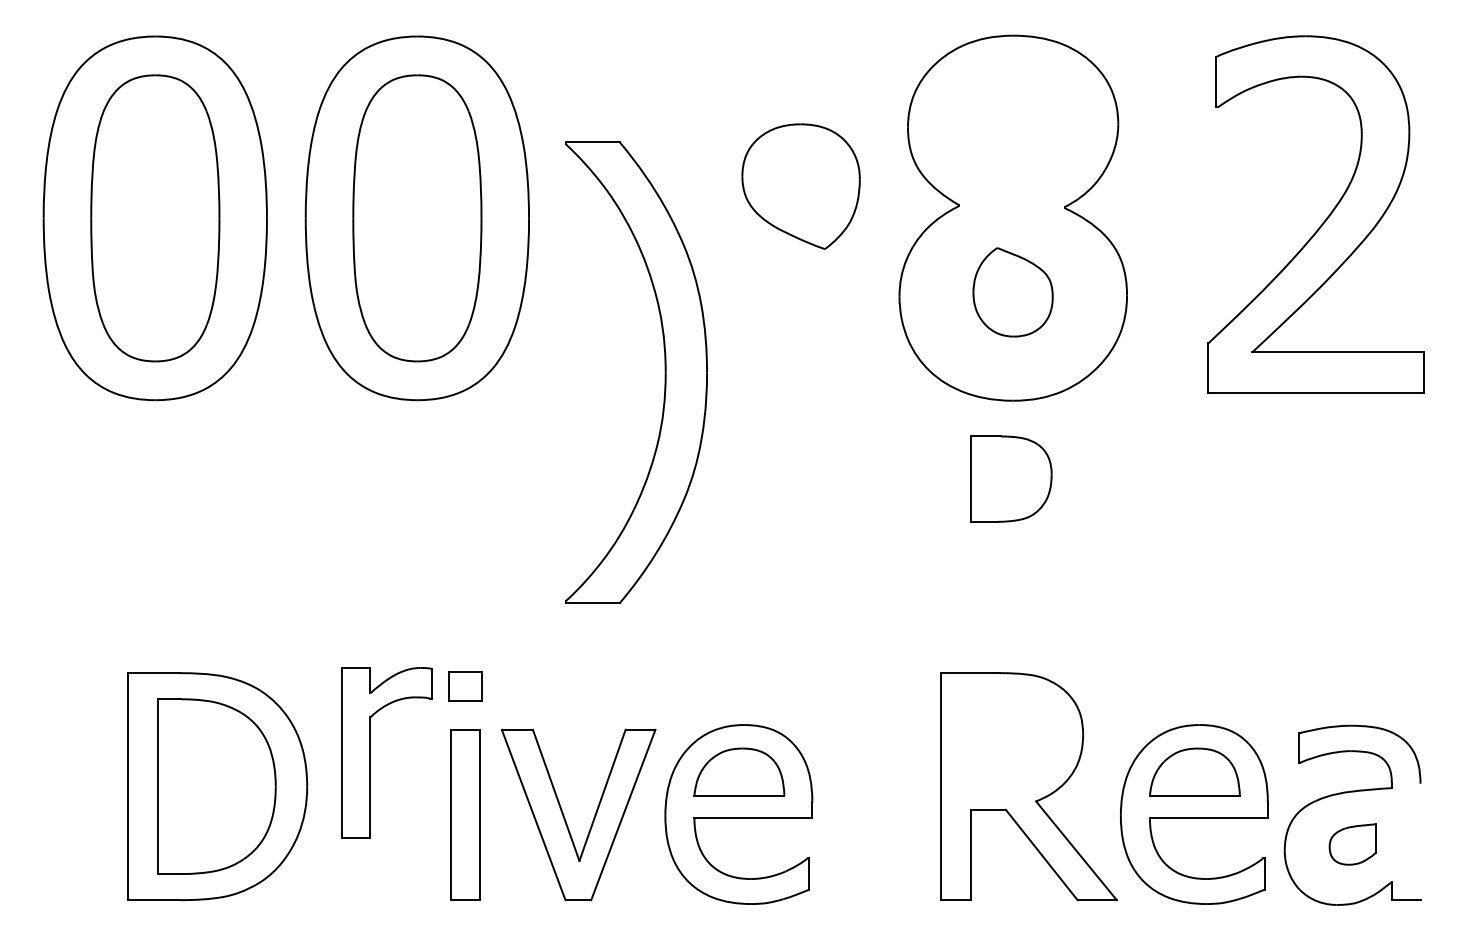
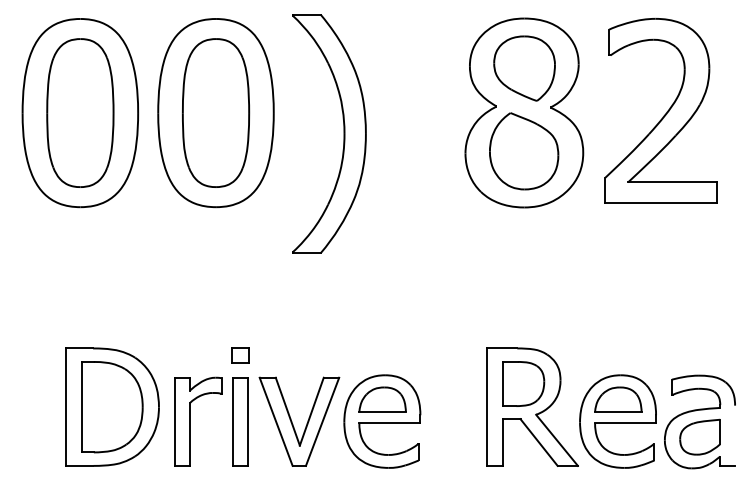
part: (800, 186) -> (524, 68), moved
part: (1314, 213) -> (660, 110), moved
part: (1013, 292) -> (524, 151), size x1.67
part: (663, 371) -> (343, 133), moved
part: (1011, 478) -> (523, 383), moved
part: (371, 752) -> (190, 421), moved
part: (1351, 843) -> (699, 436), size x1.67

